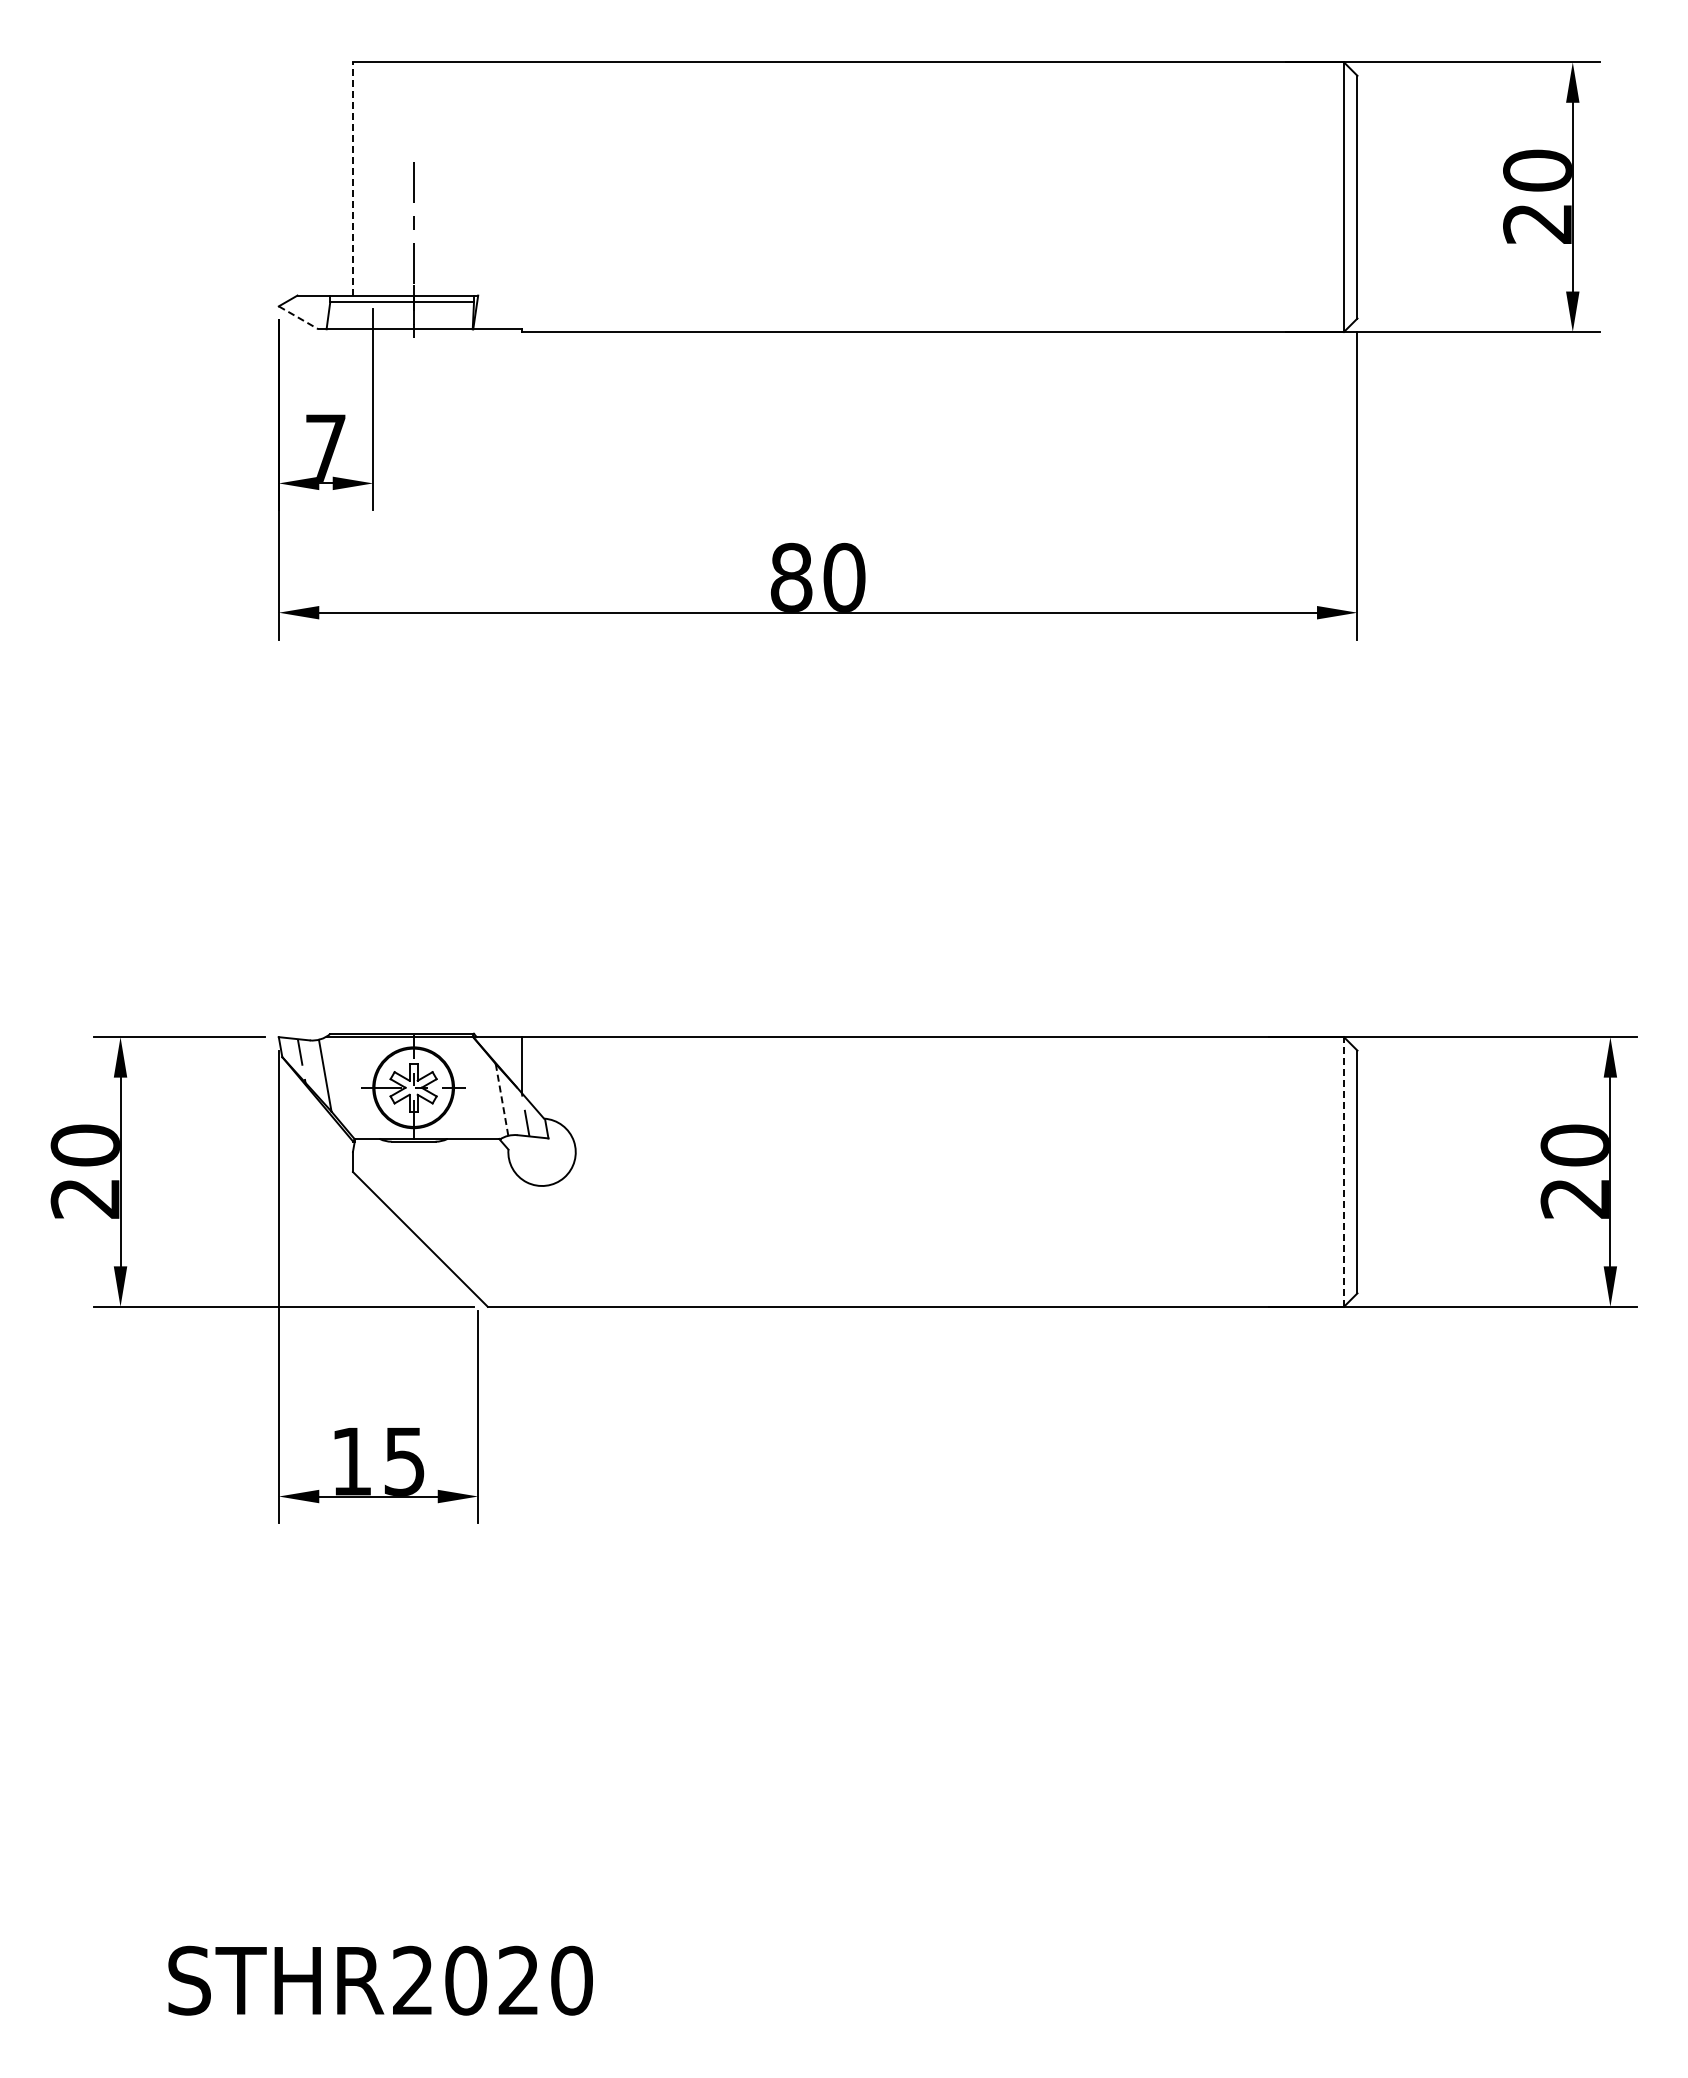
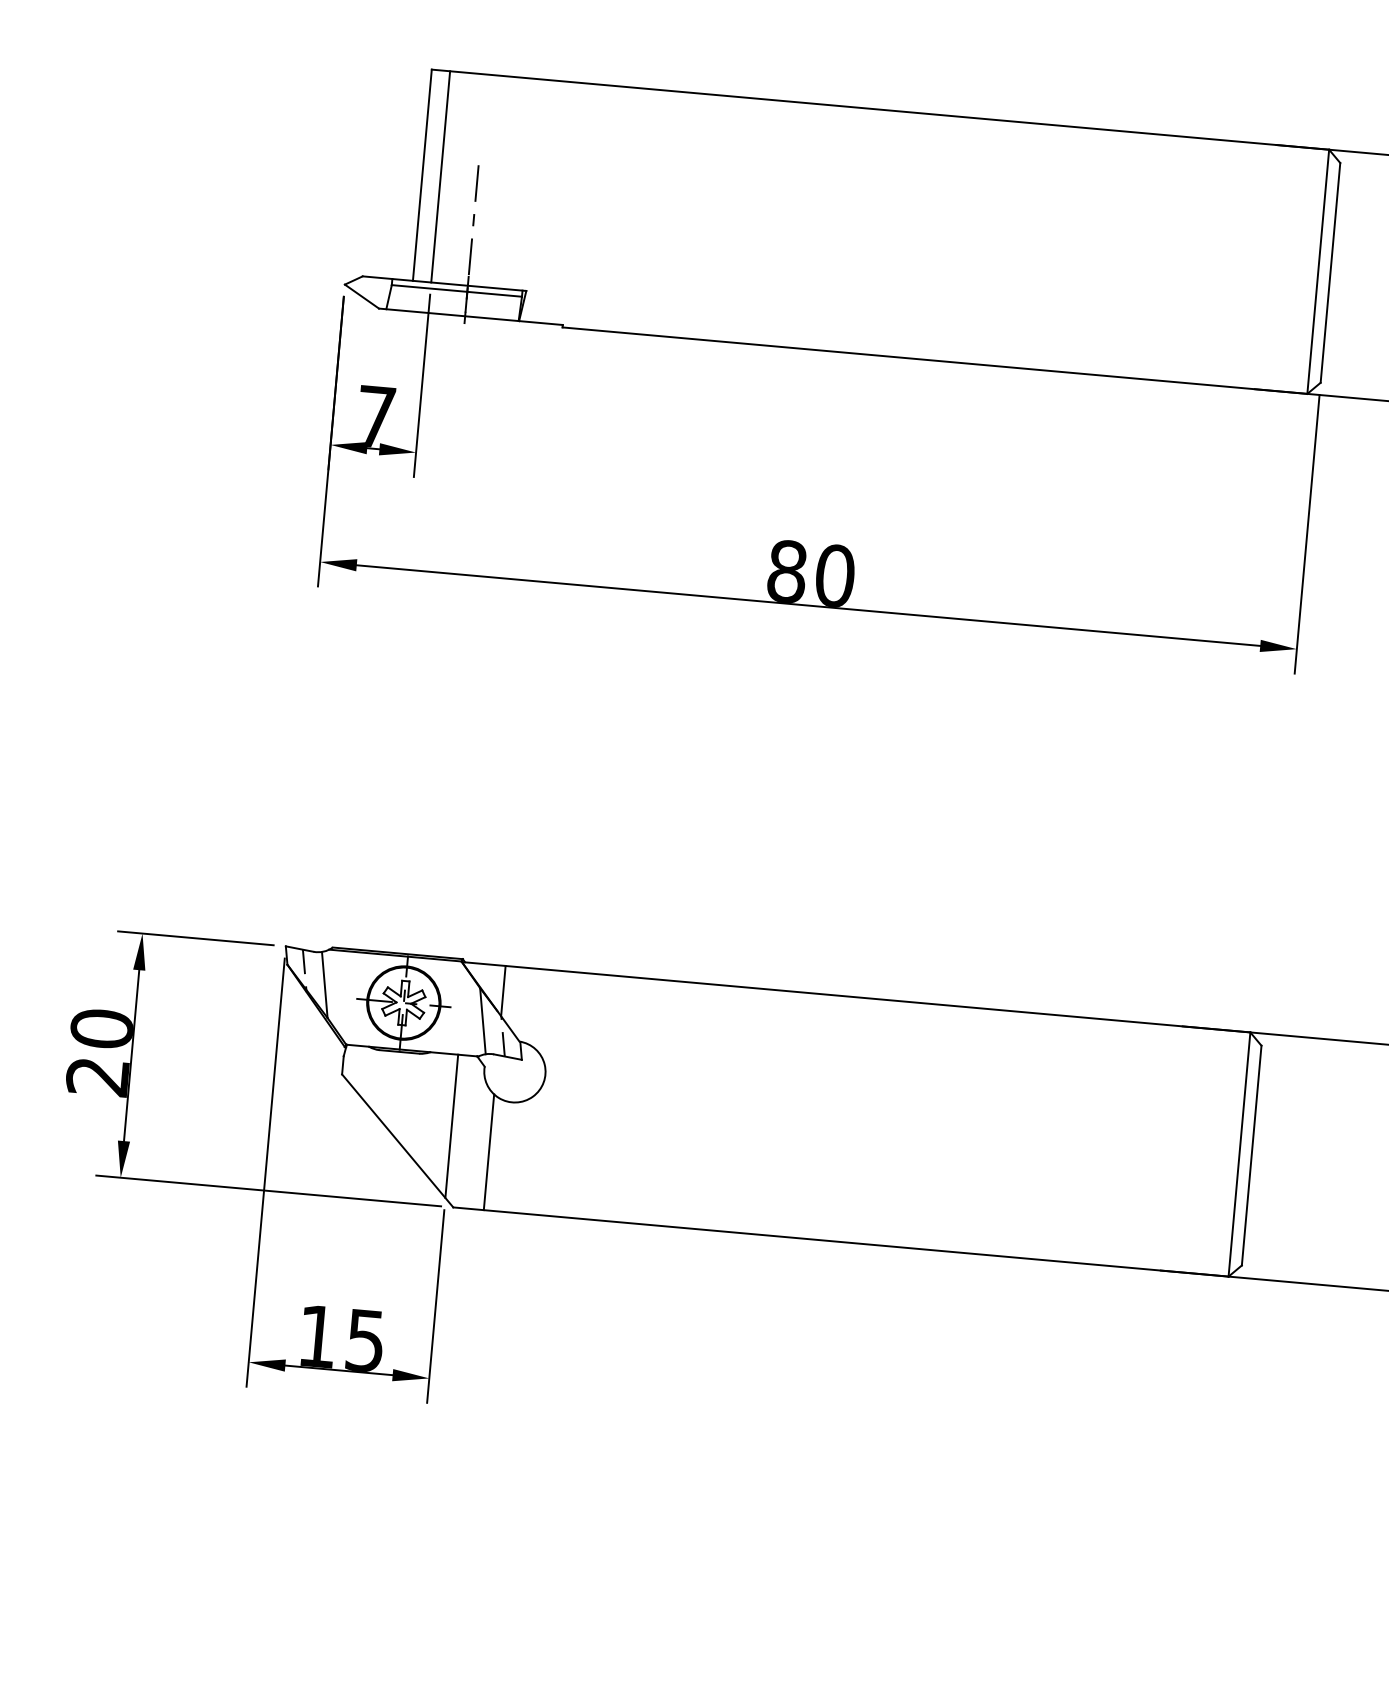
line: (352, 178) -> (421, 174), dashed -> solid
line: (373, 178) -> (440, 176), added
line: (298, 317) -> (361, 296), dashed -> solid
line: (501, 1099) -> (482, 1020), dashed -> solid
line: (1343, 1171) -> (1239, 1154), dashed -> solid
line: (478, 1218) -> (452, 1126), added
line: (521, 1242) -> (489, 1151), added

